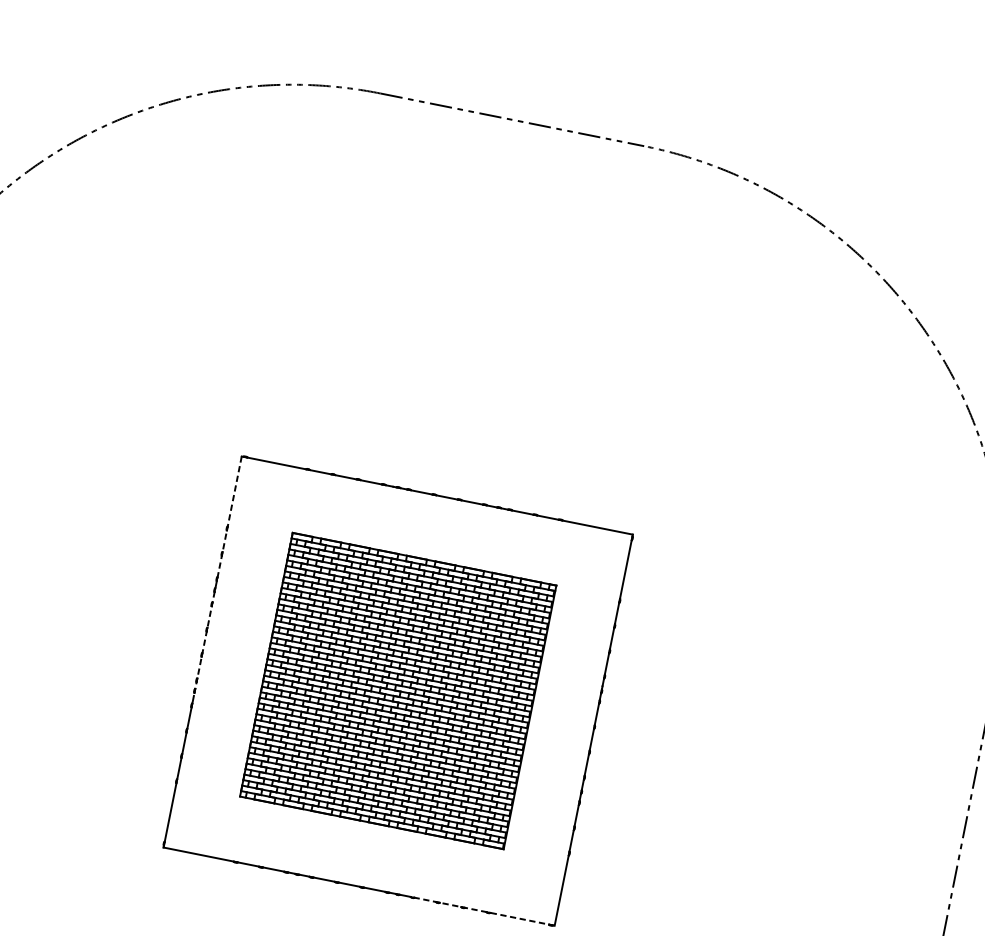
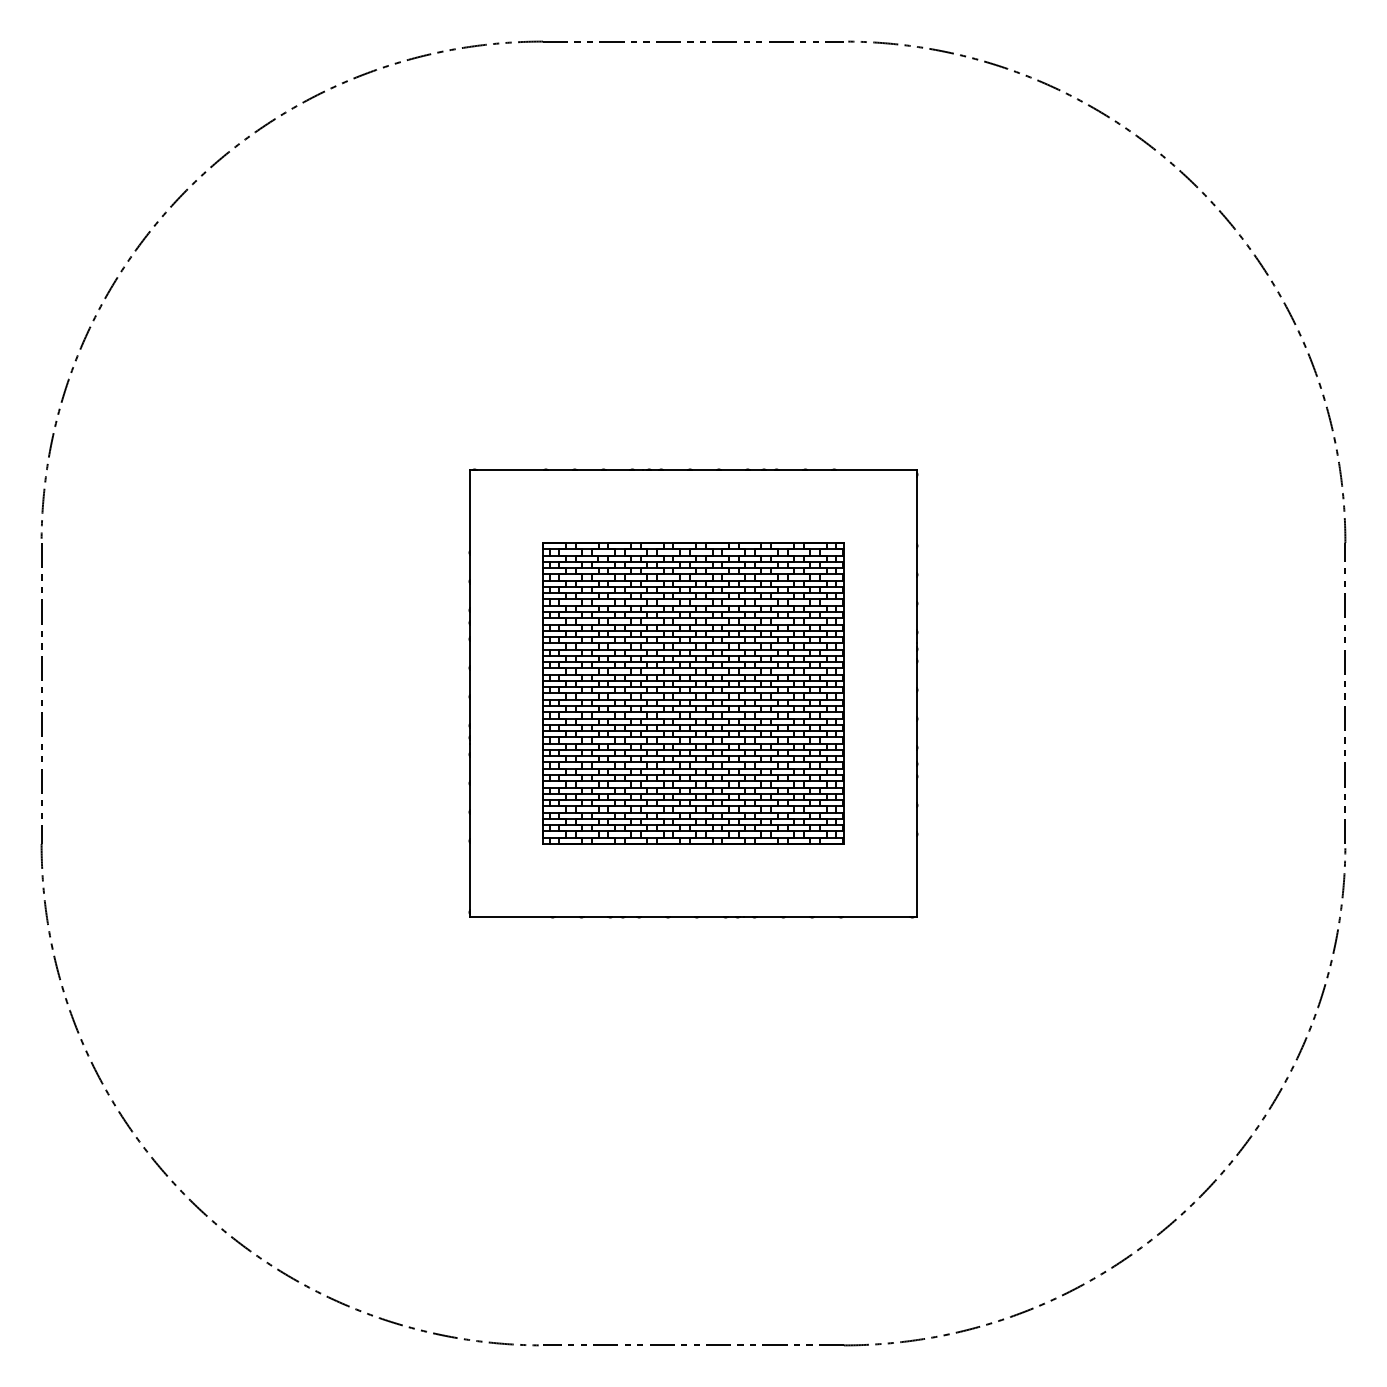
line: (218, 575) -> (470, 606), dashed -> solid
line: (479, 910) -> (830, 916), dashed -> solid

